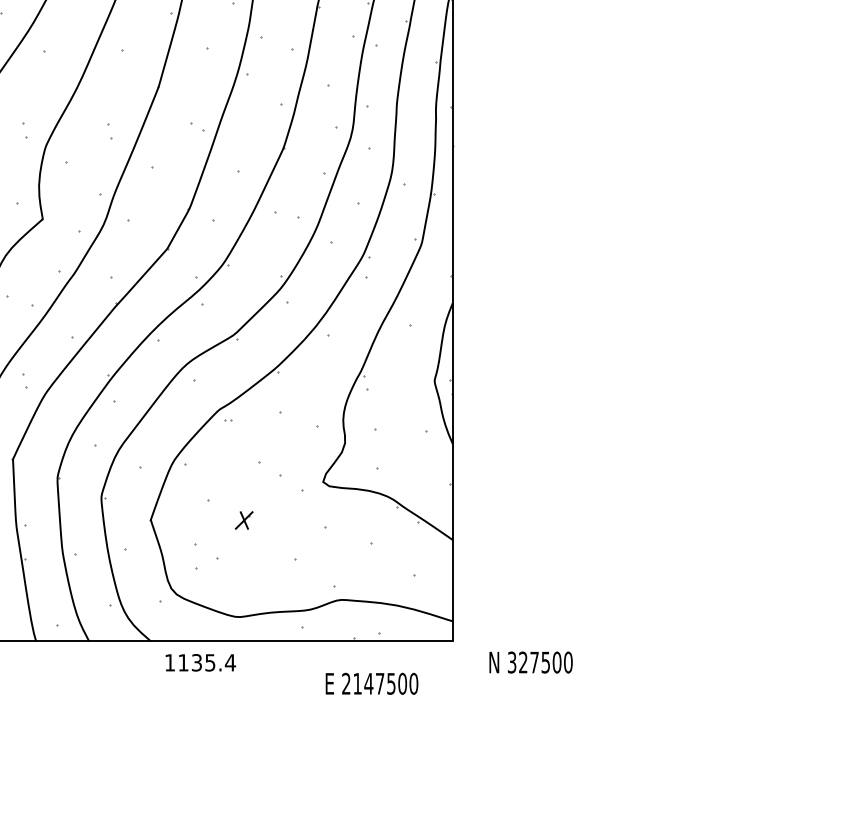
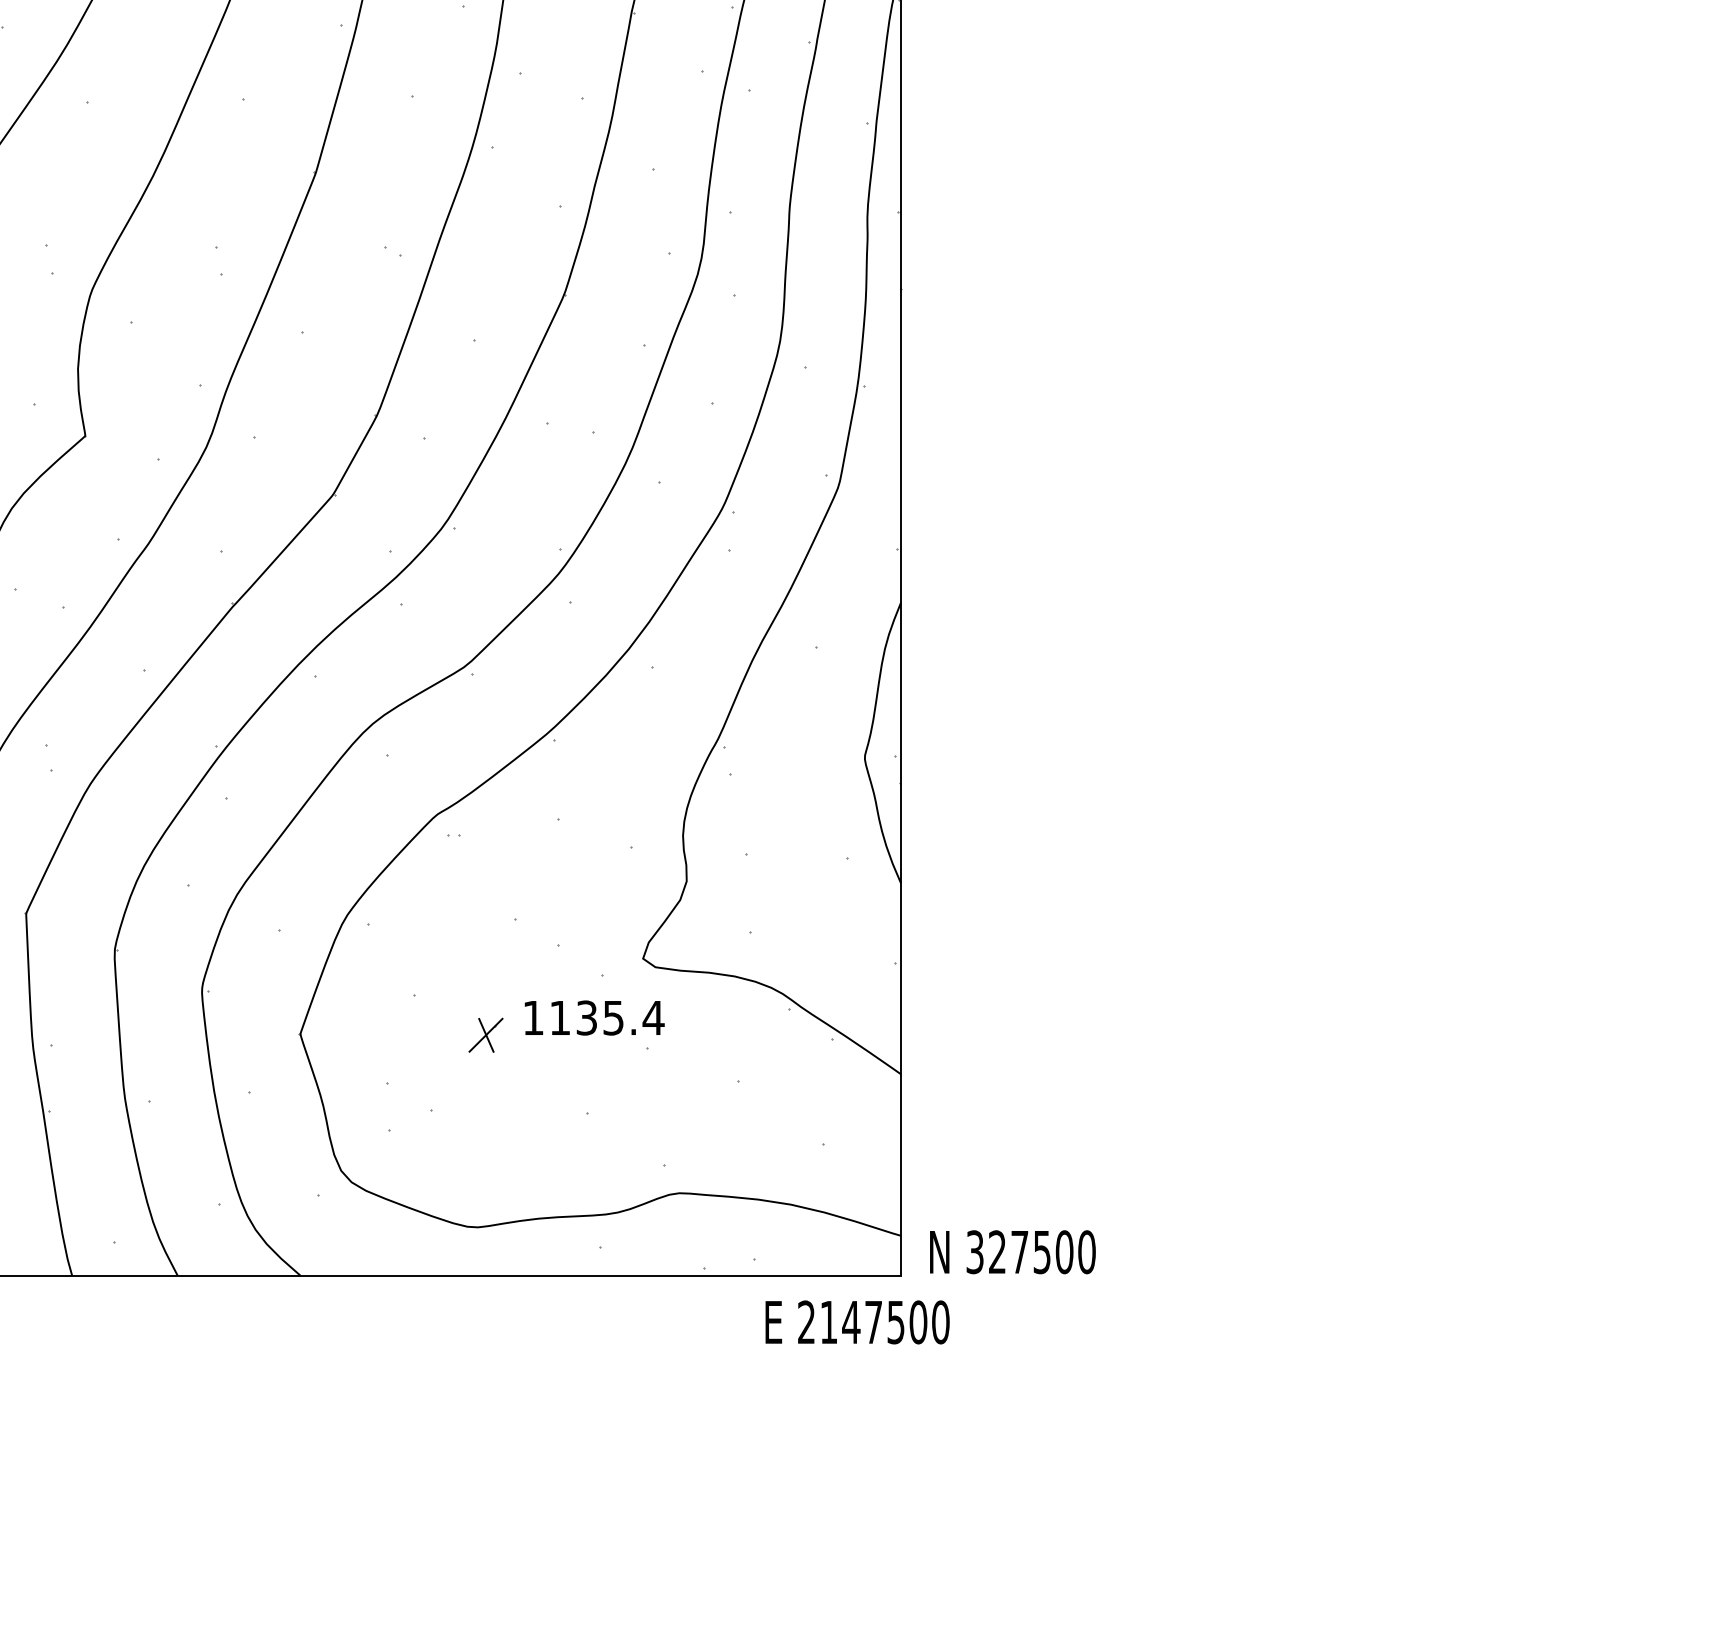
part: (197, 126) -> (393, 251), size x0.62
text: (200, 662) -> (593, 1017), moved
text: (530, 662) -> (1011, 1252), moved
text: (371, 683) -> (856, 1321), moved

